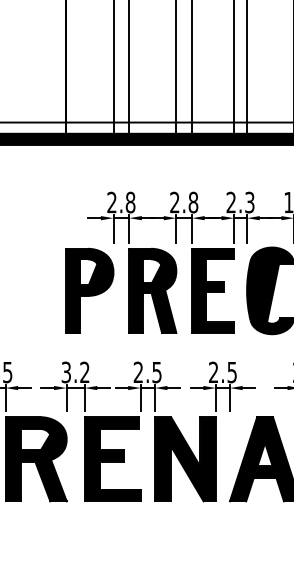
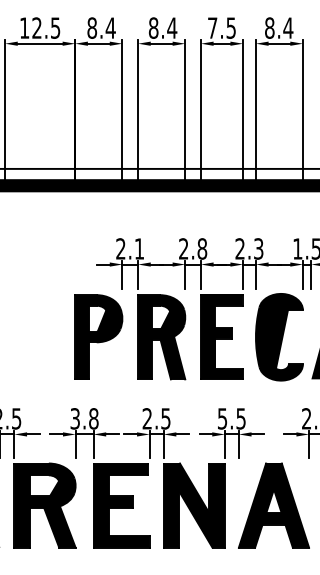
text: (130, 202) -> (139, 248), 2.8 -> 2.1
text: (84, 372) -> (93, 418), 3.2 -> 3.8
text: (213, 372) -> (222, 418), 2.5 -> 5.5

